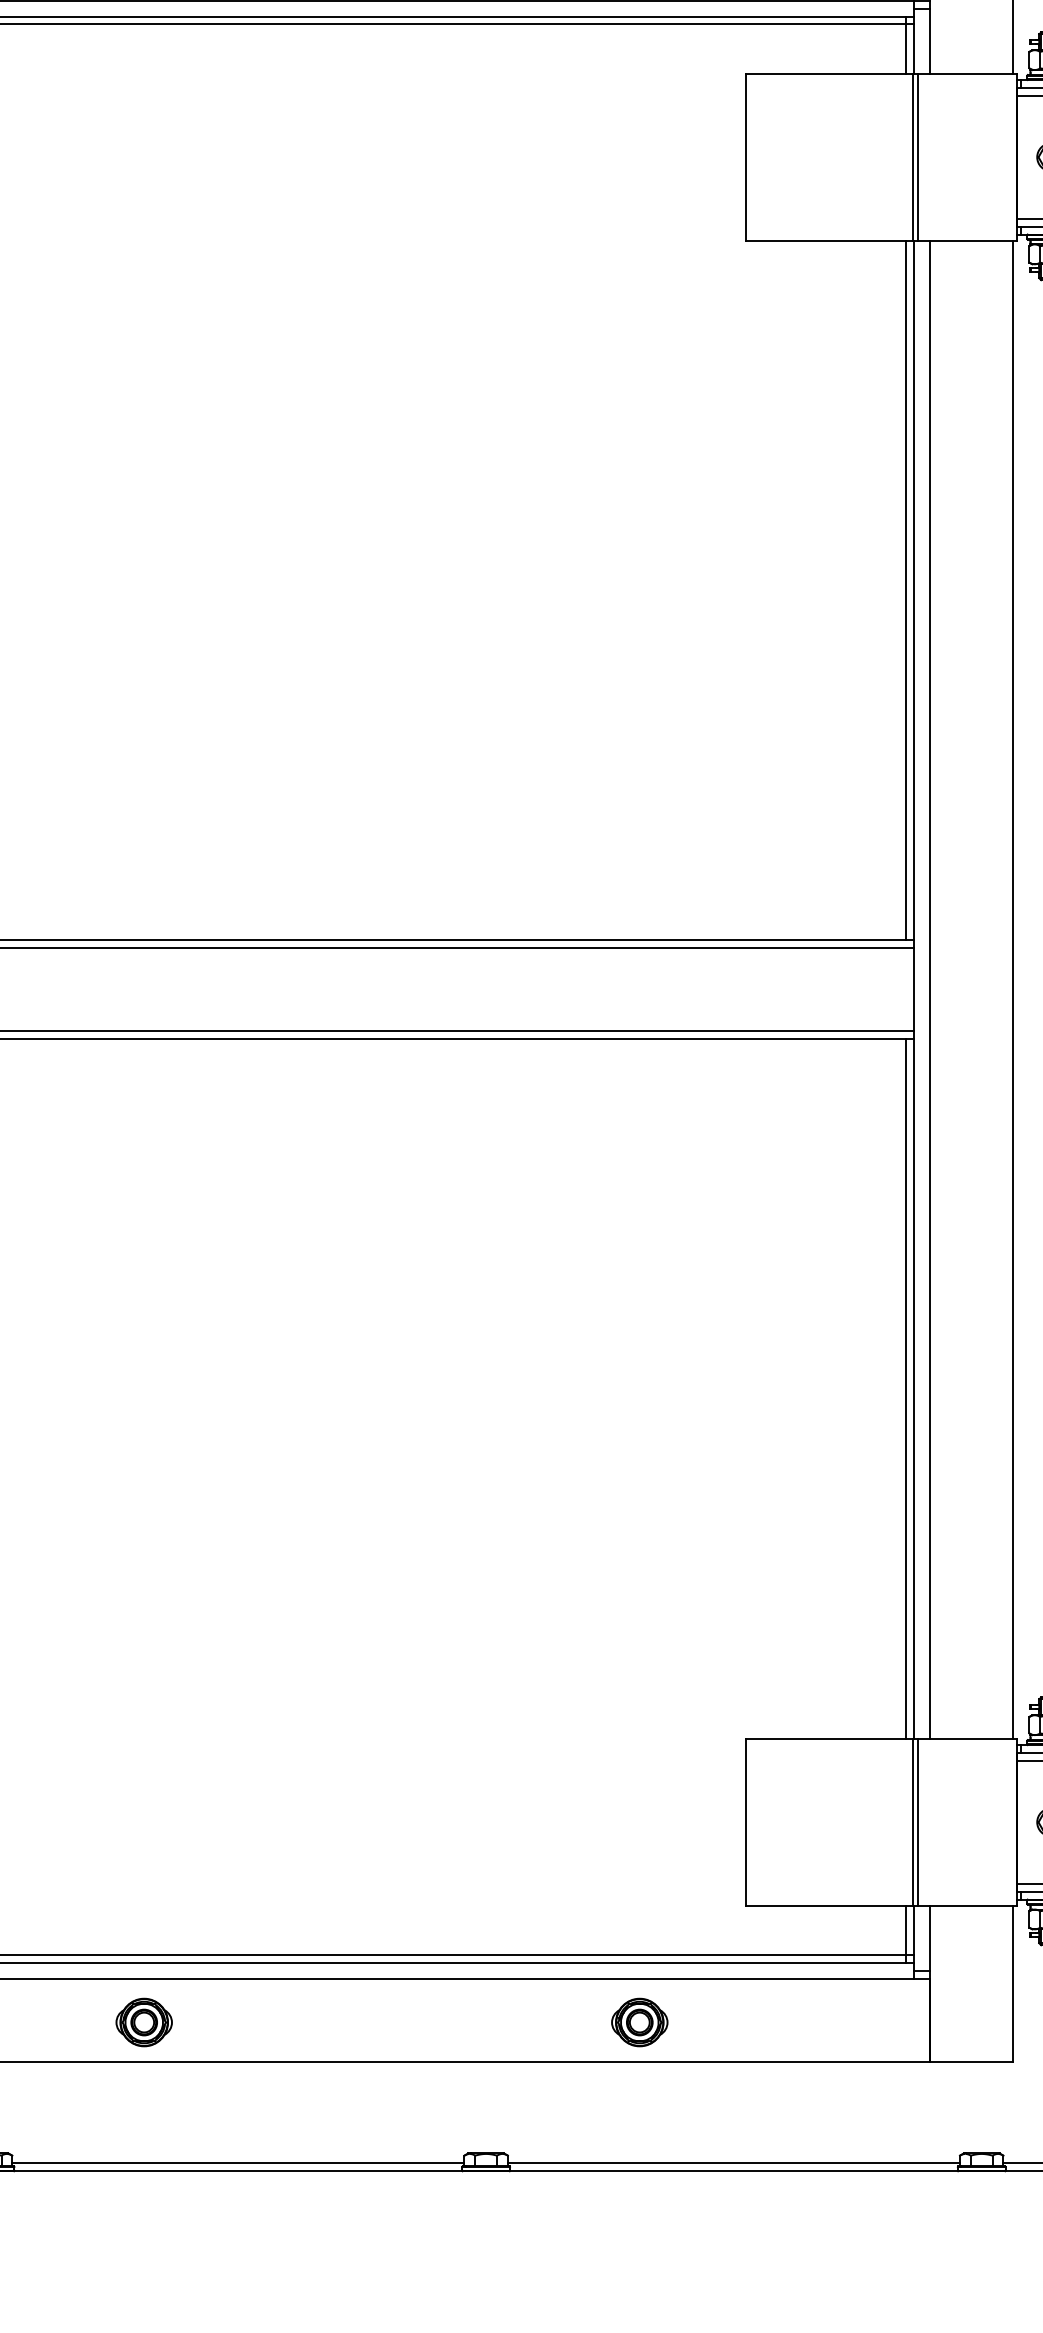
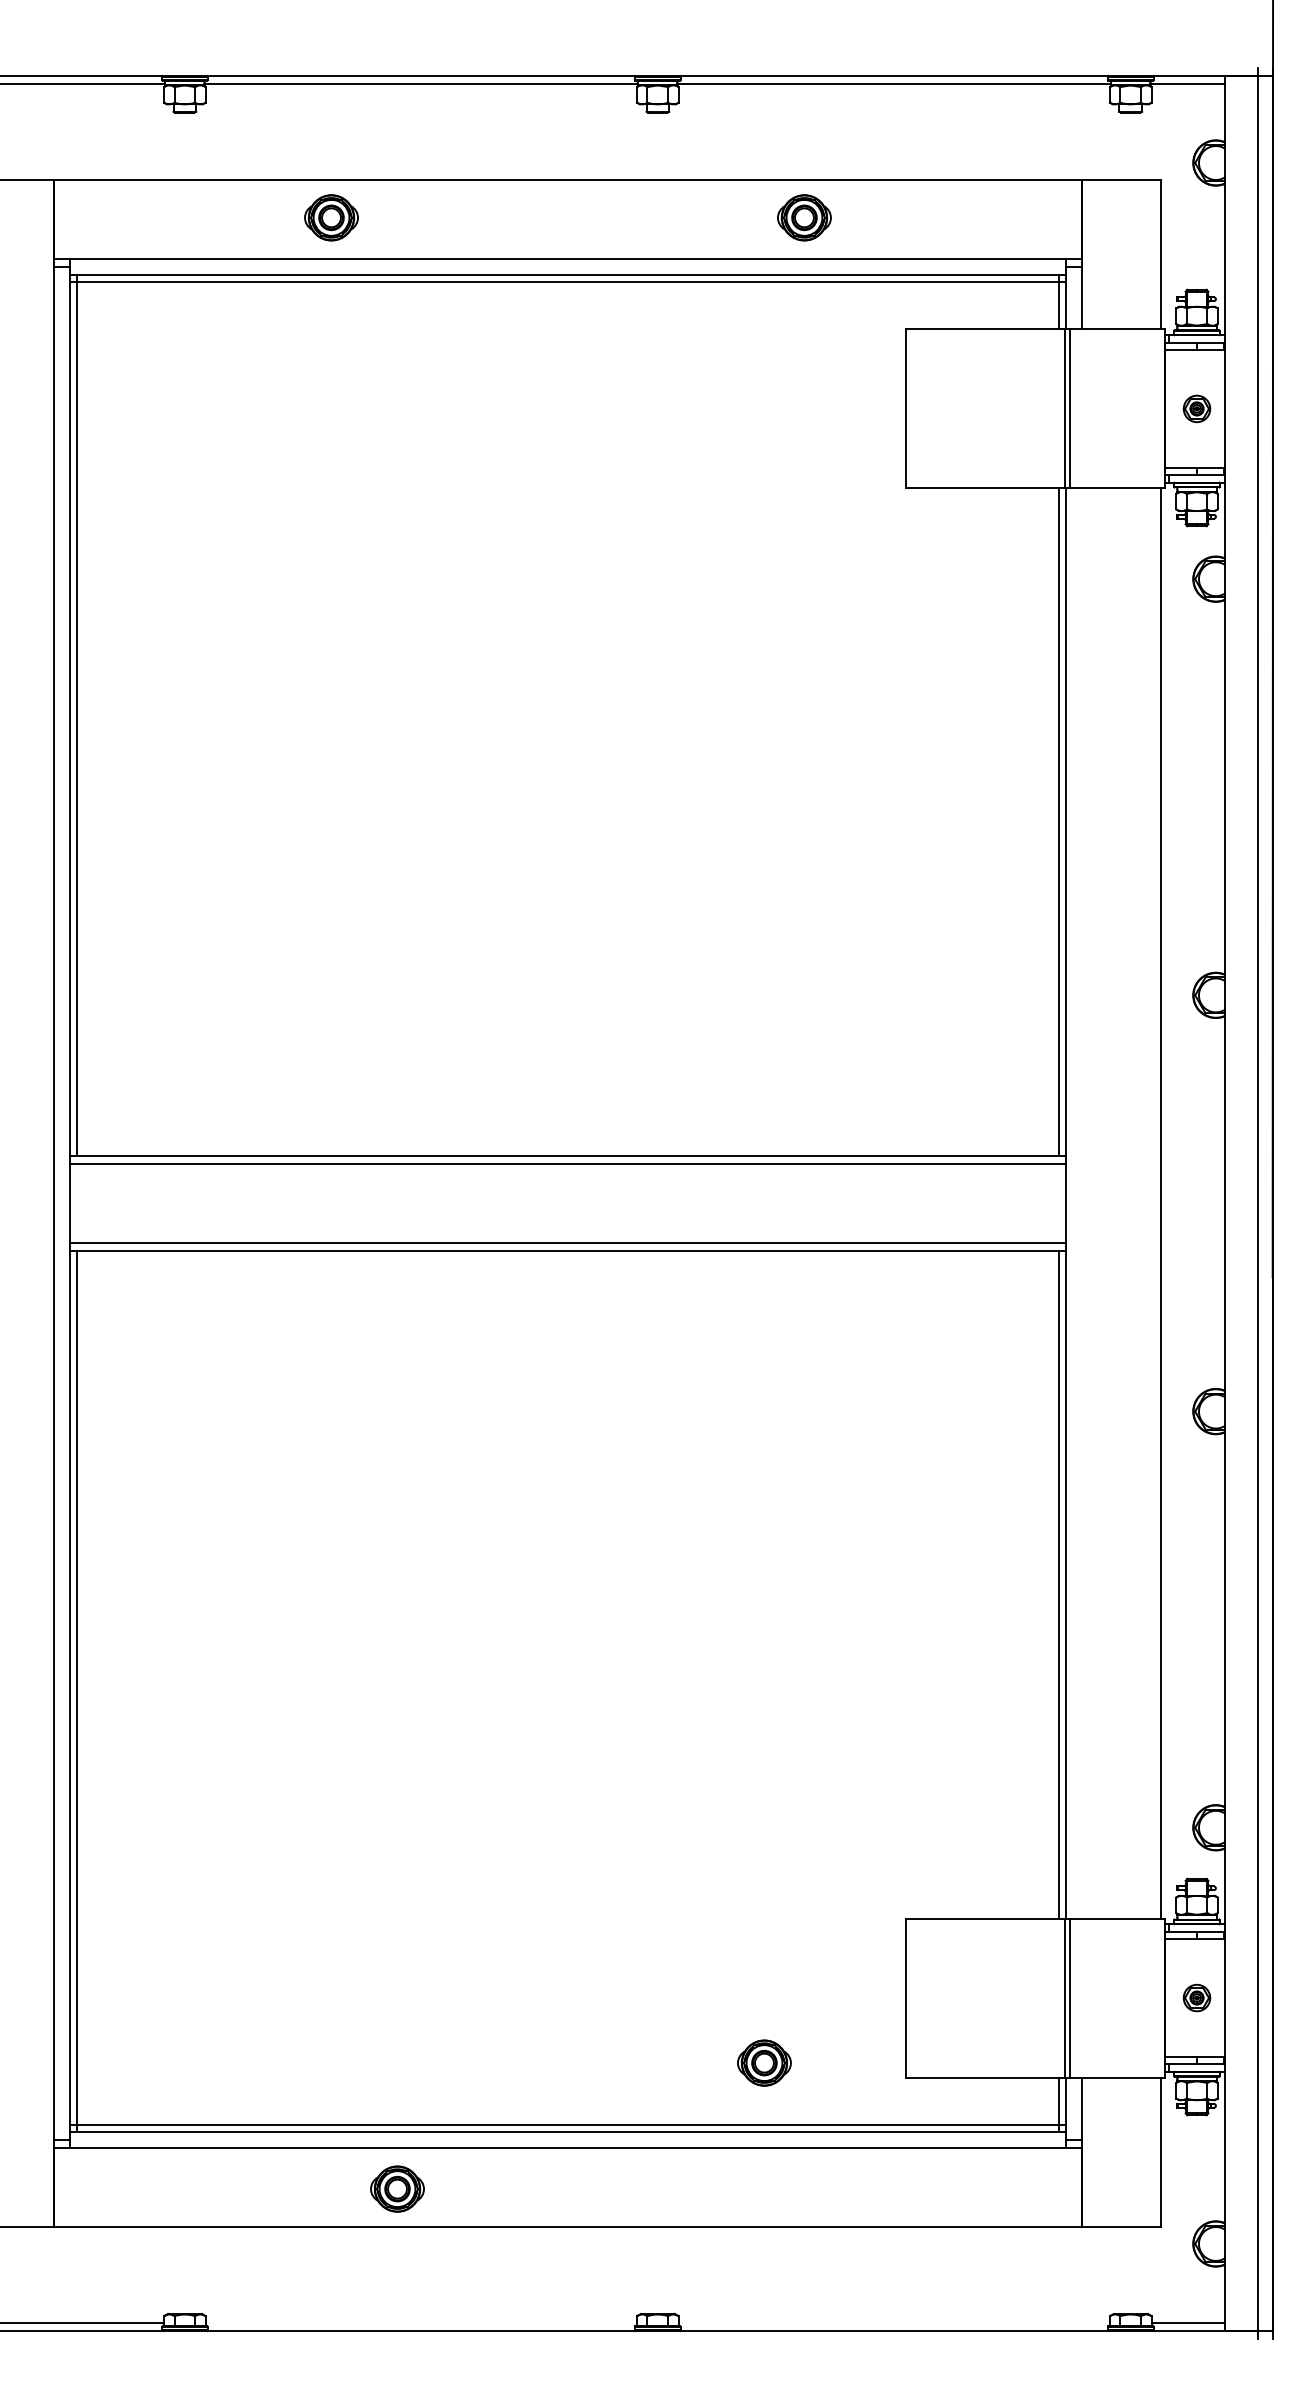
line: (930, 989) -> (1081, 1203), removed
part: (144, 2021) -> (397, 2188), moved
part: (639, 2021) -> (764, 2062), moved
line: (238, 2163) -> (421, 2323), removed
line: (734, 2163) -> (894, 2323), removed

